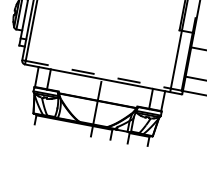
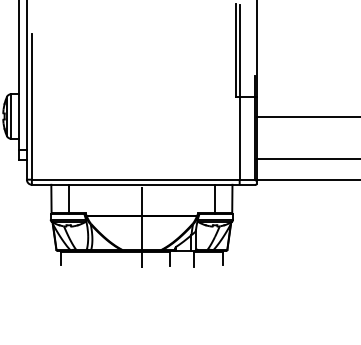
line: (103, 75) -> (143, 179), dashed -> solid

